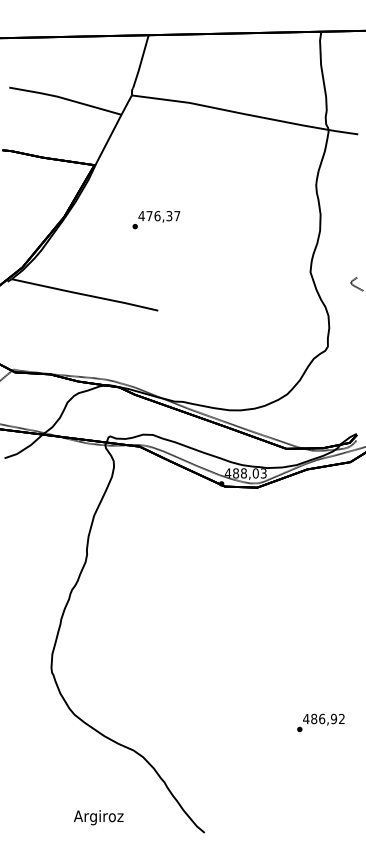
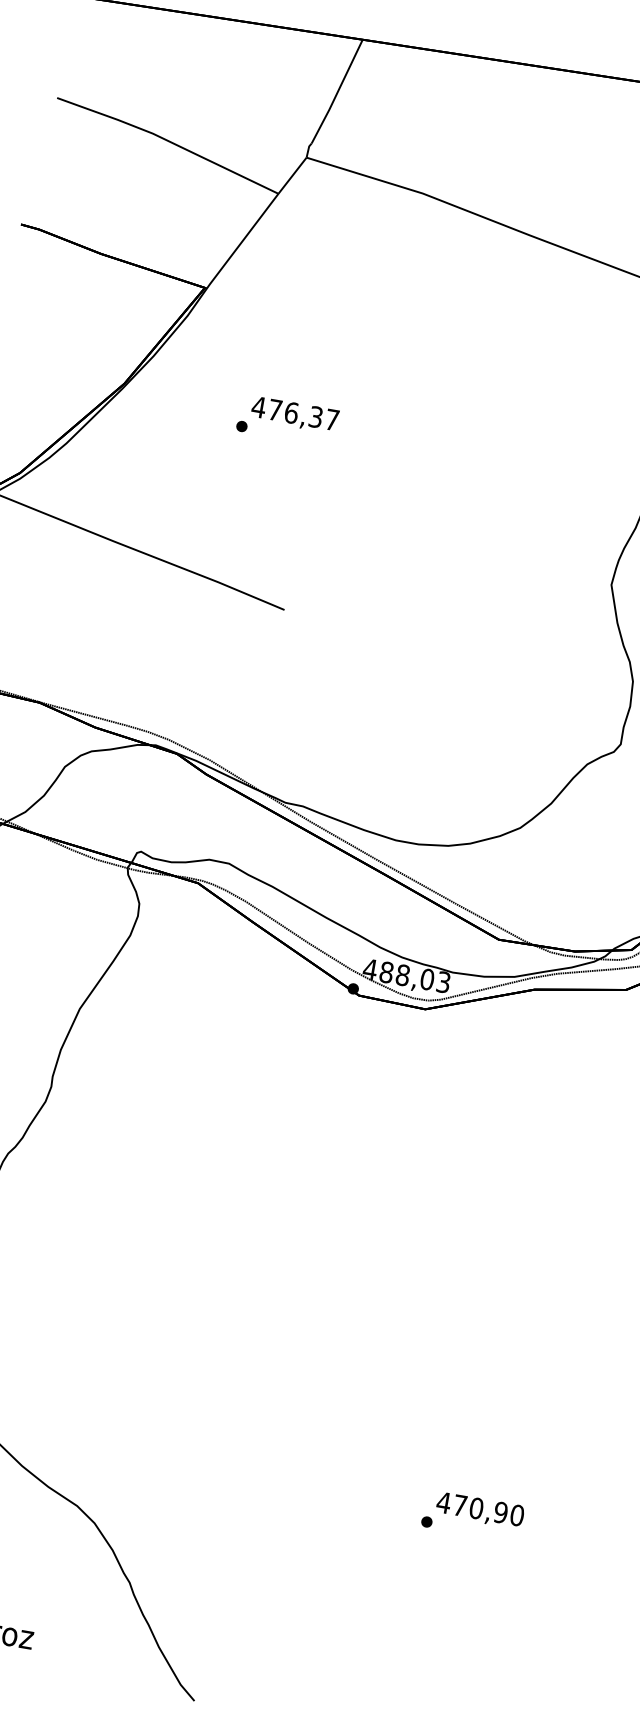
text: (156, 220) -> (287, 421), moved
text: (327, 718) -> (487, 1509), 486,92 -> 470,90

